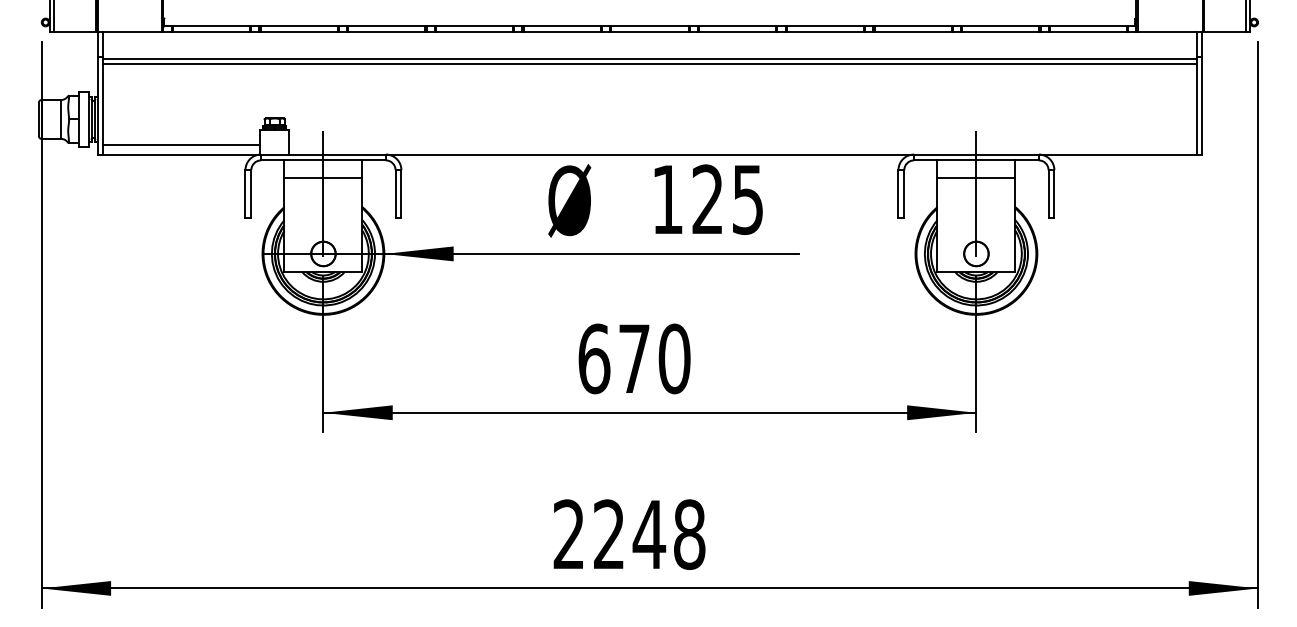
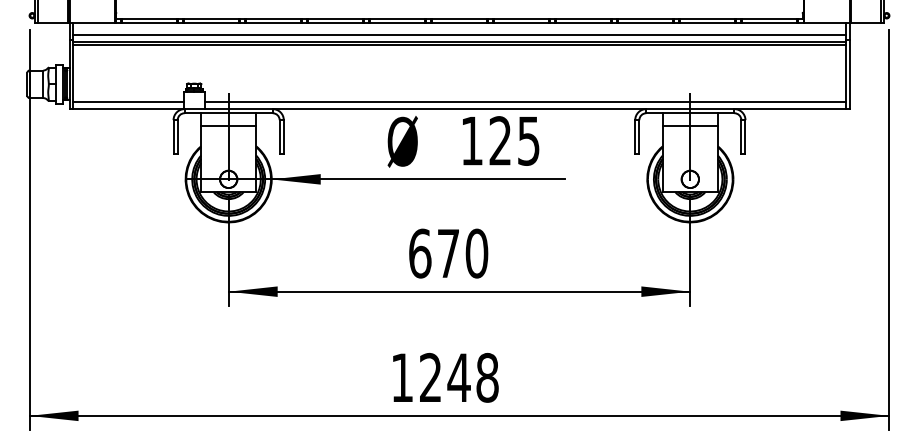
line: (649, 49) -> (459, 34), added
line: (743, 145) -> (525, 102), added
text: (567, 532) -> (401, 376), 2248 -> 1248

